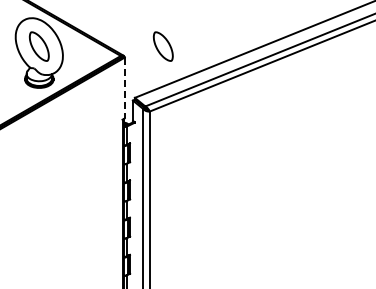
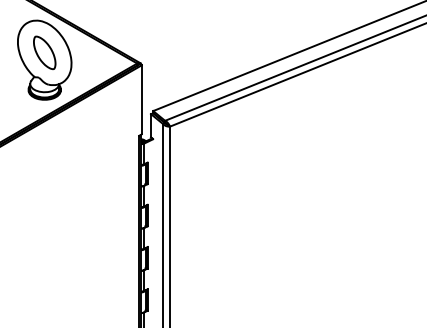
part: (162, 46) -> (184, 52), removed
line: (124, 88) -> (141, 100), dashed -> solid

